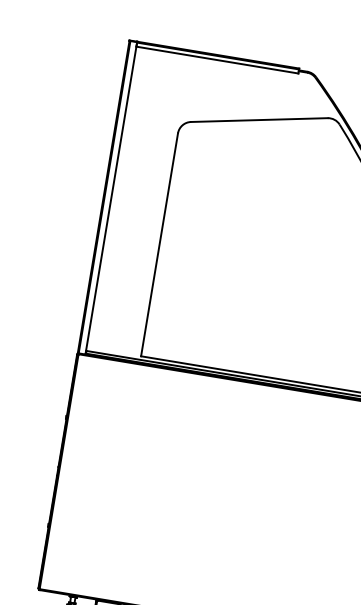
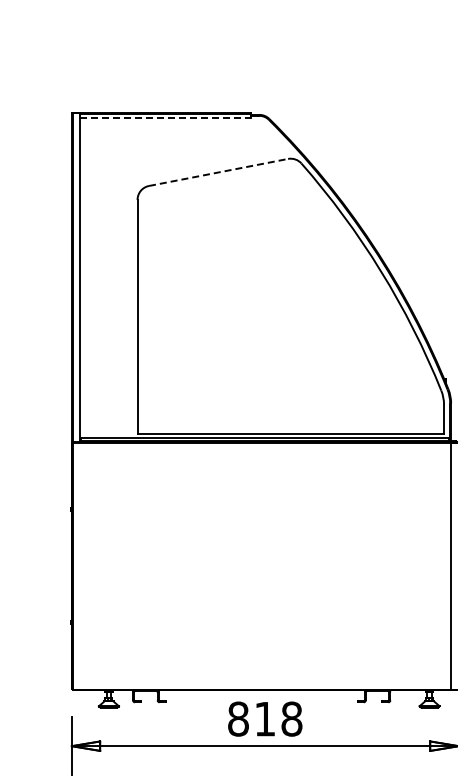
line: (217, 60) -> (165, 118), solid -> dashed
line: (259, 120) -> (218, 172), solid -> dashed

